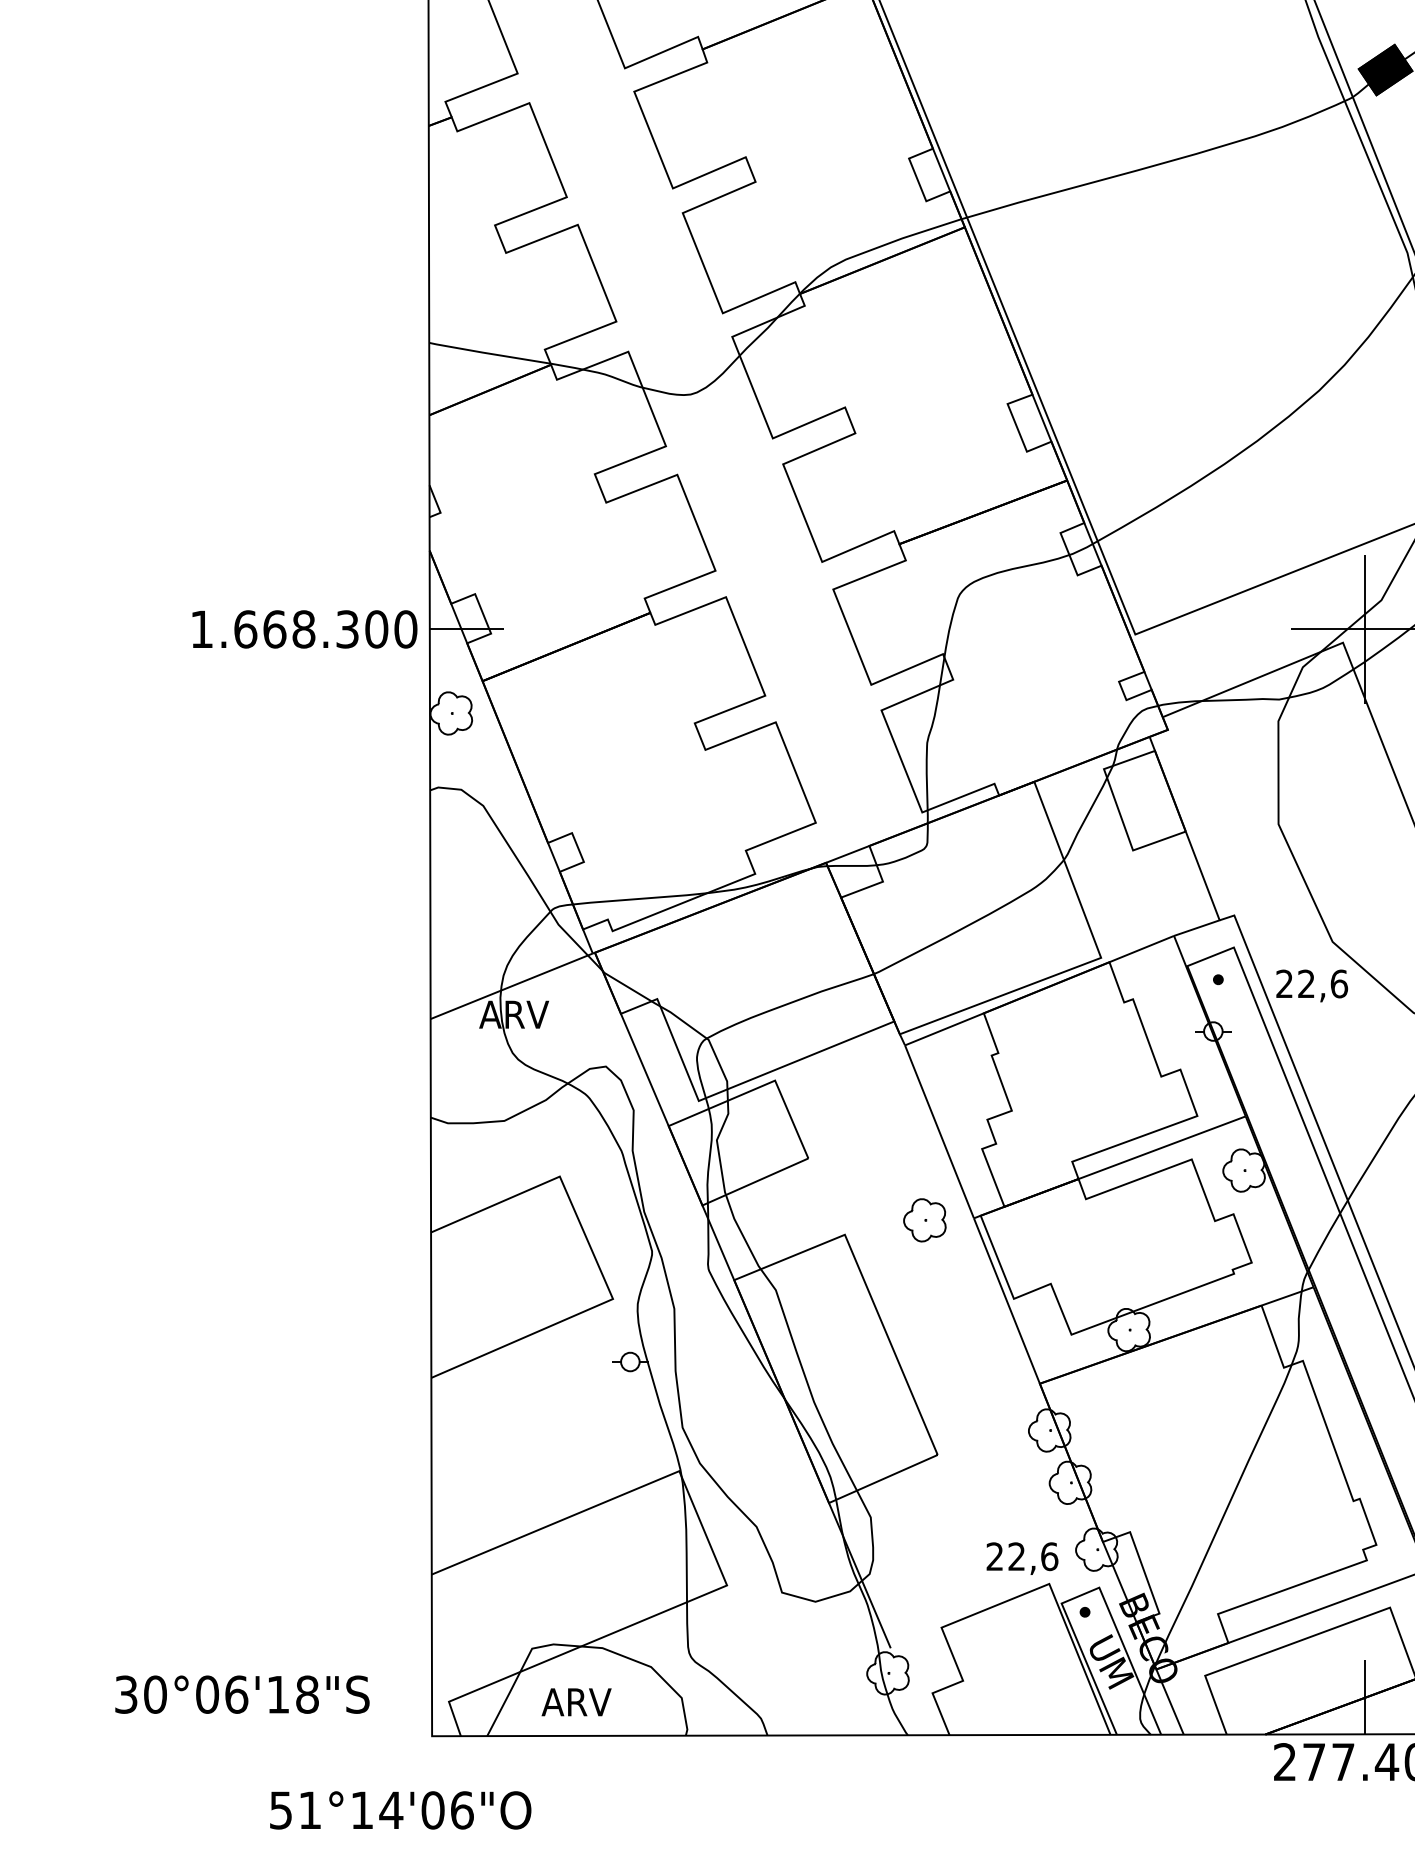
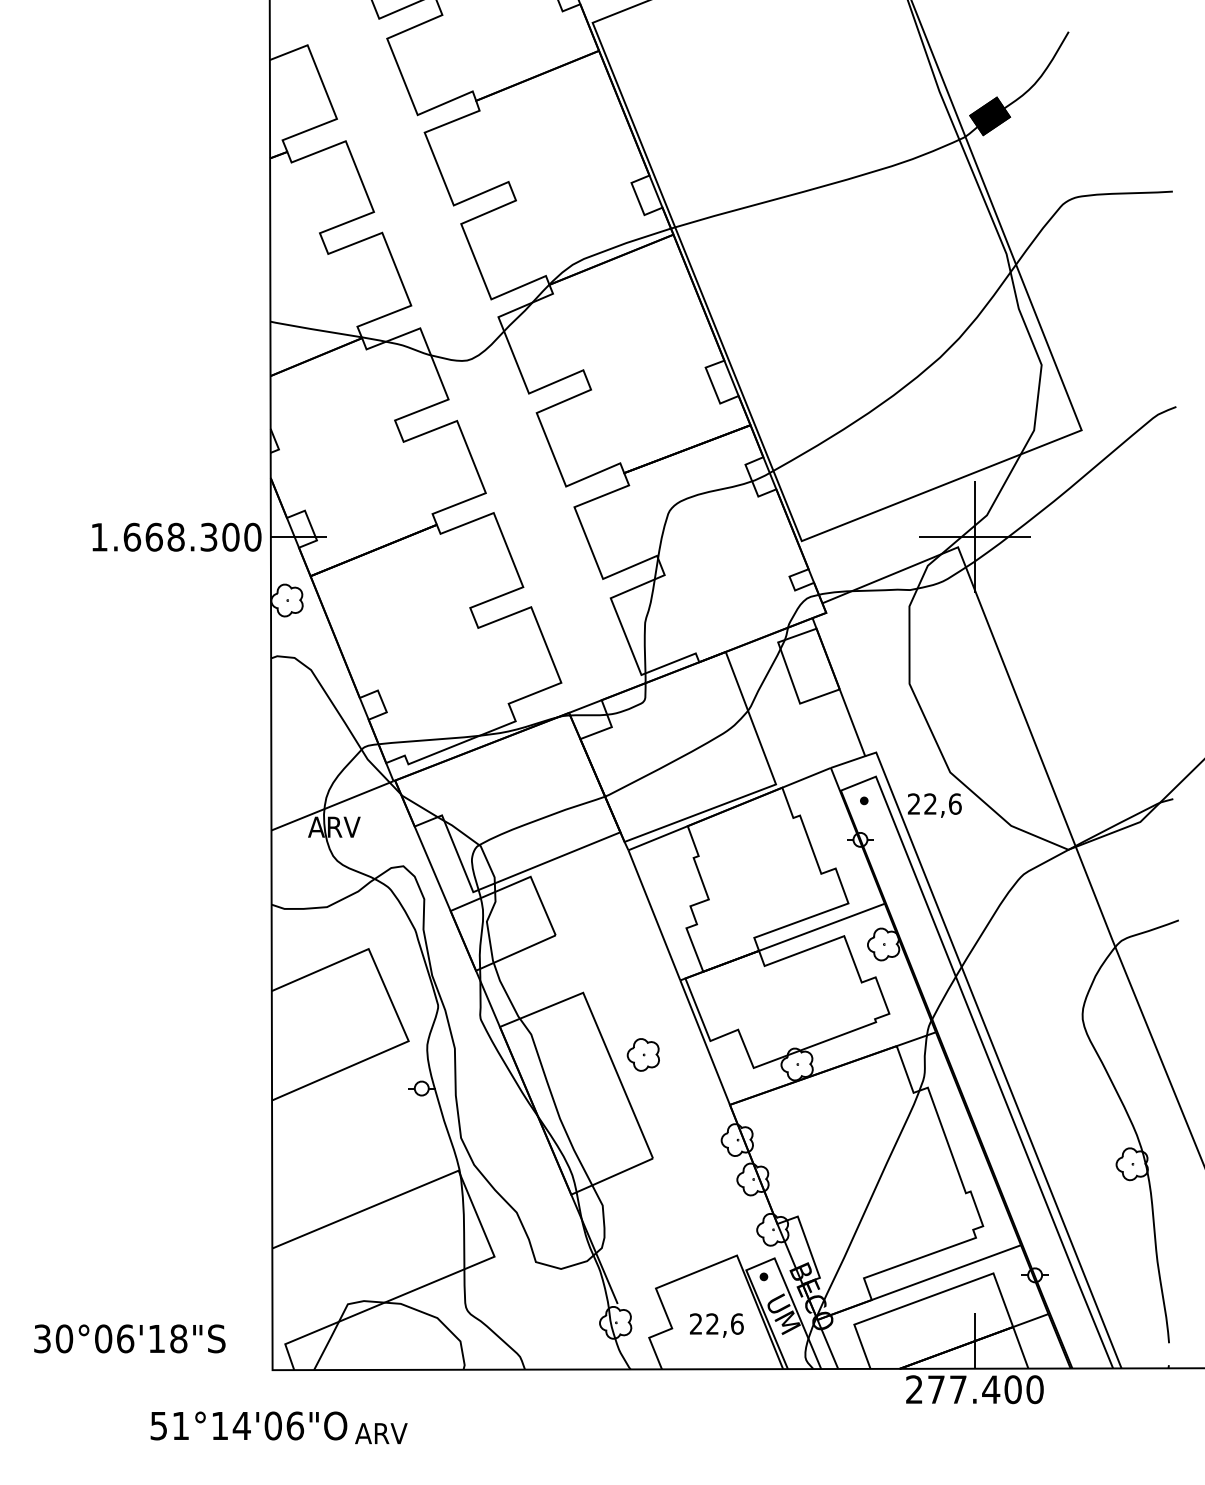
part: (923, 1219) -> (642, 1054), moved
text: (1022, 1558) -> (716, 1325), moved
text: (576, 1702) -> (381, 1433), moved

